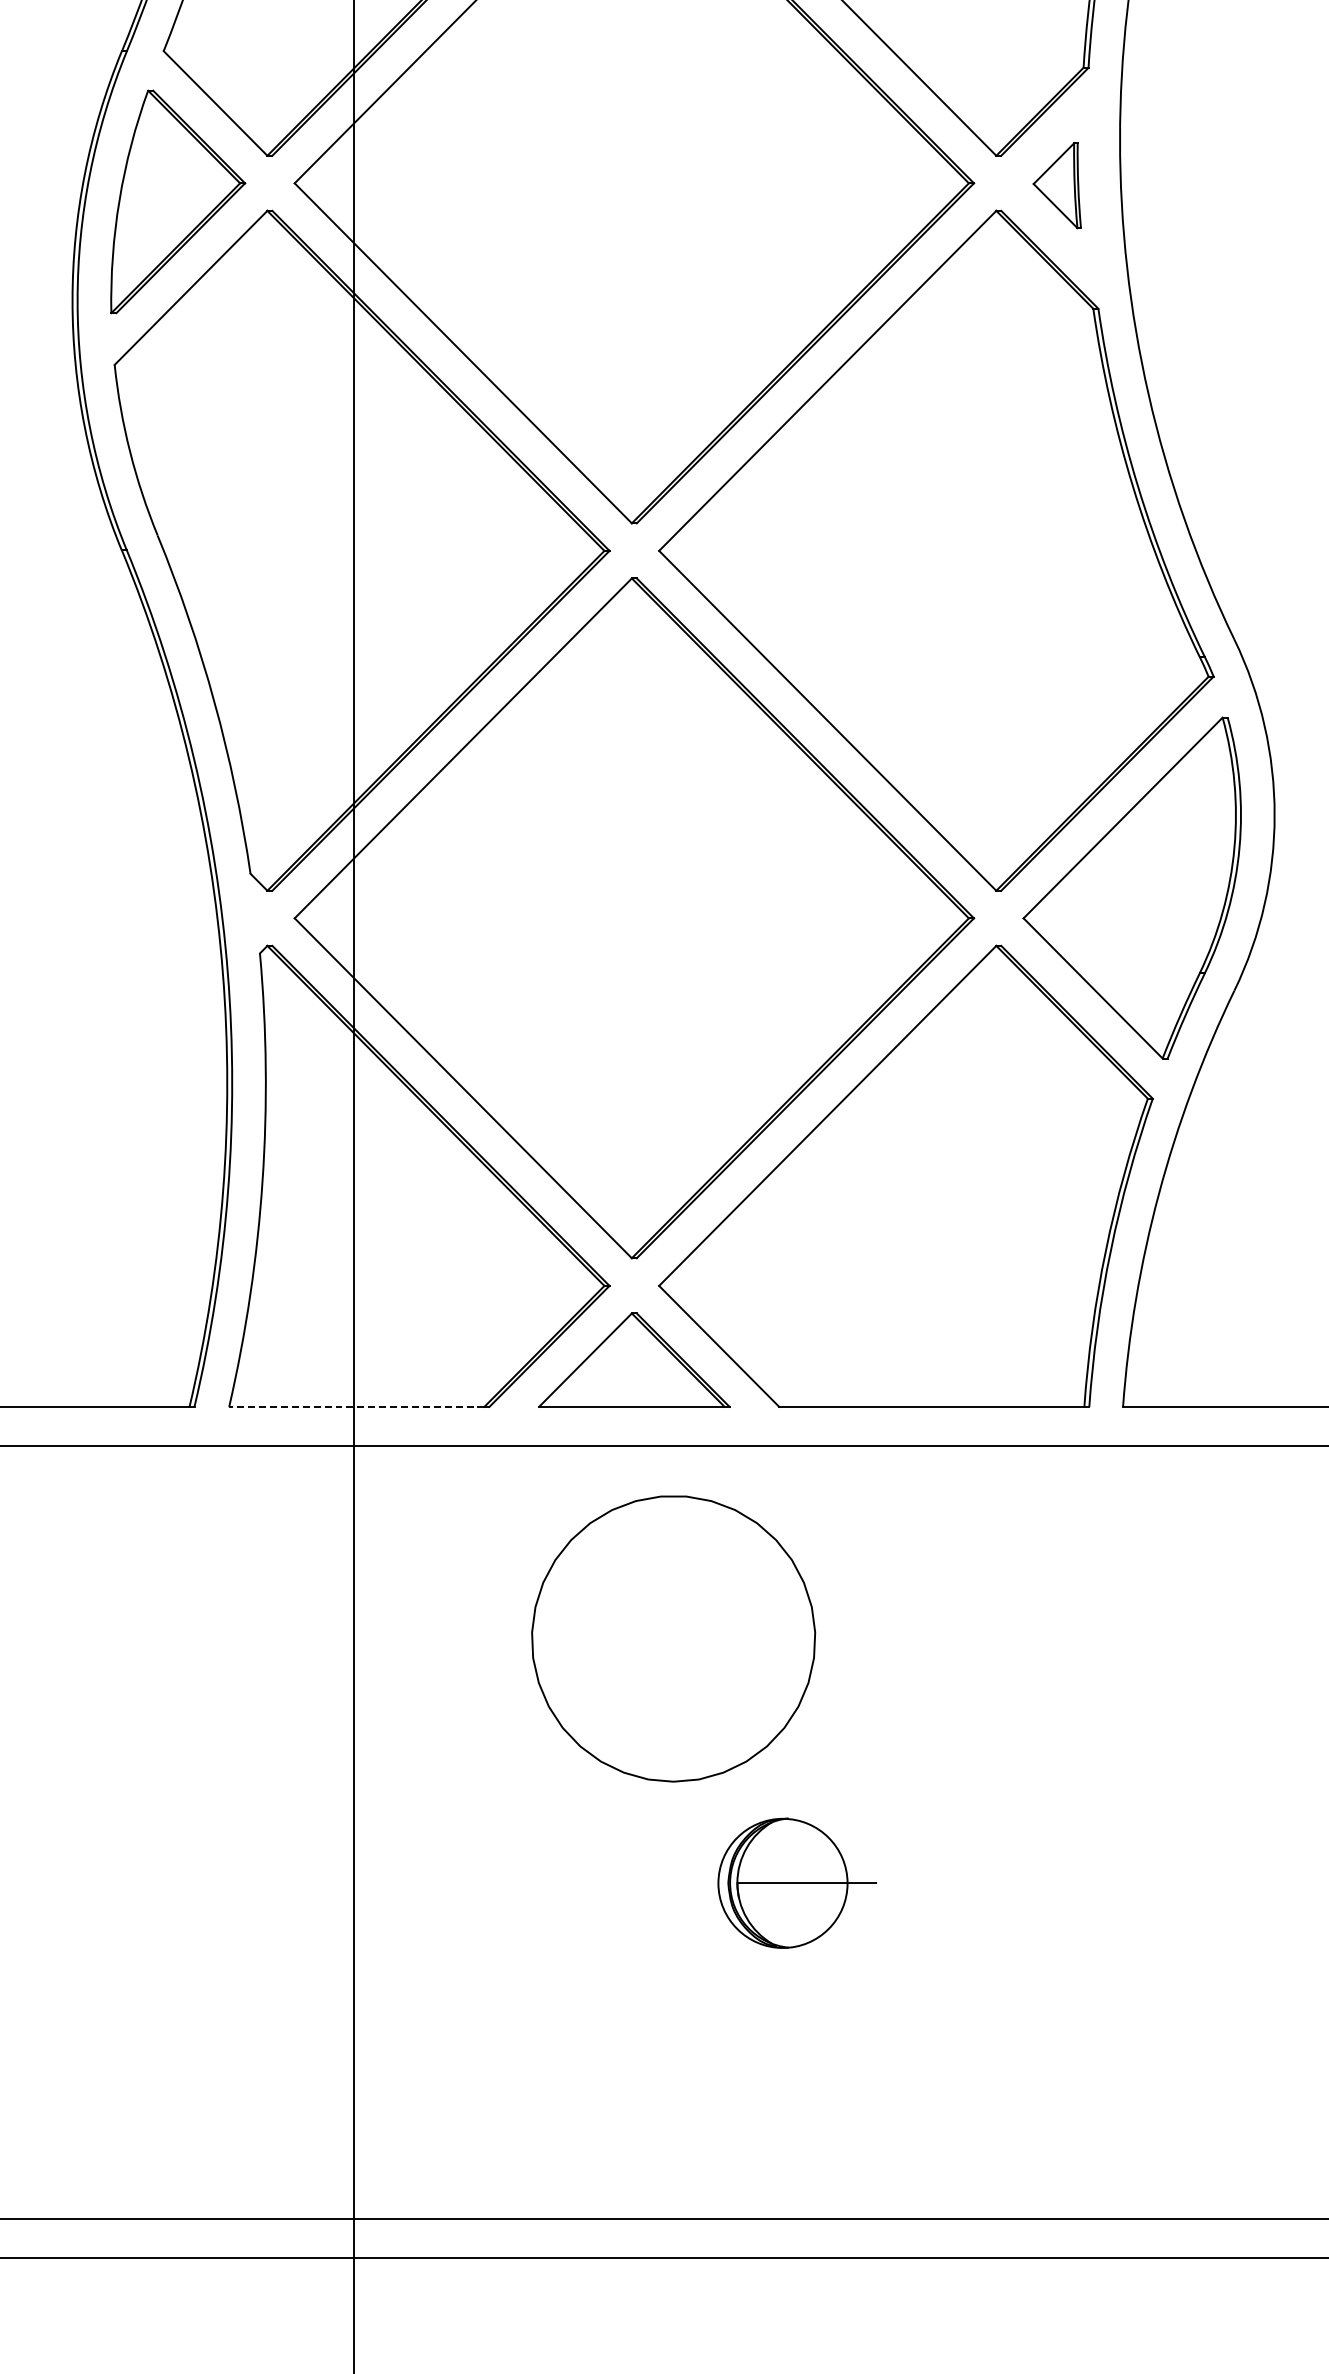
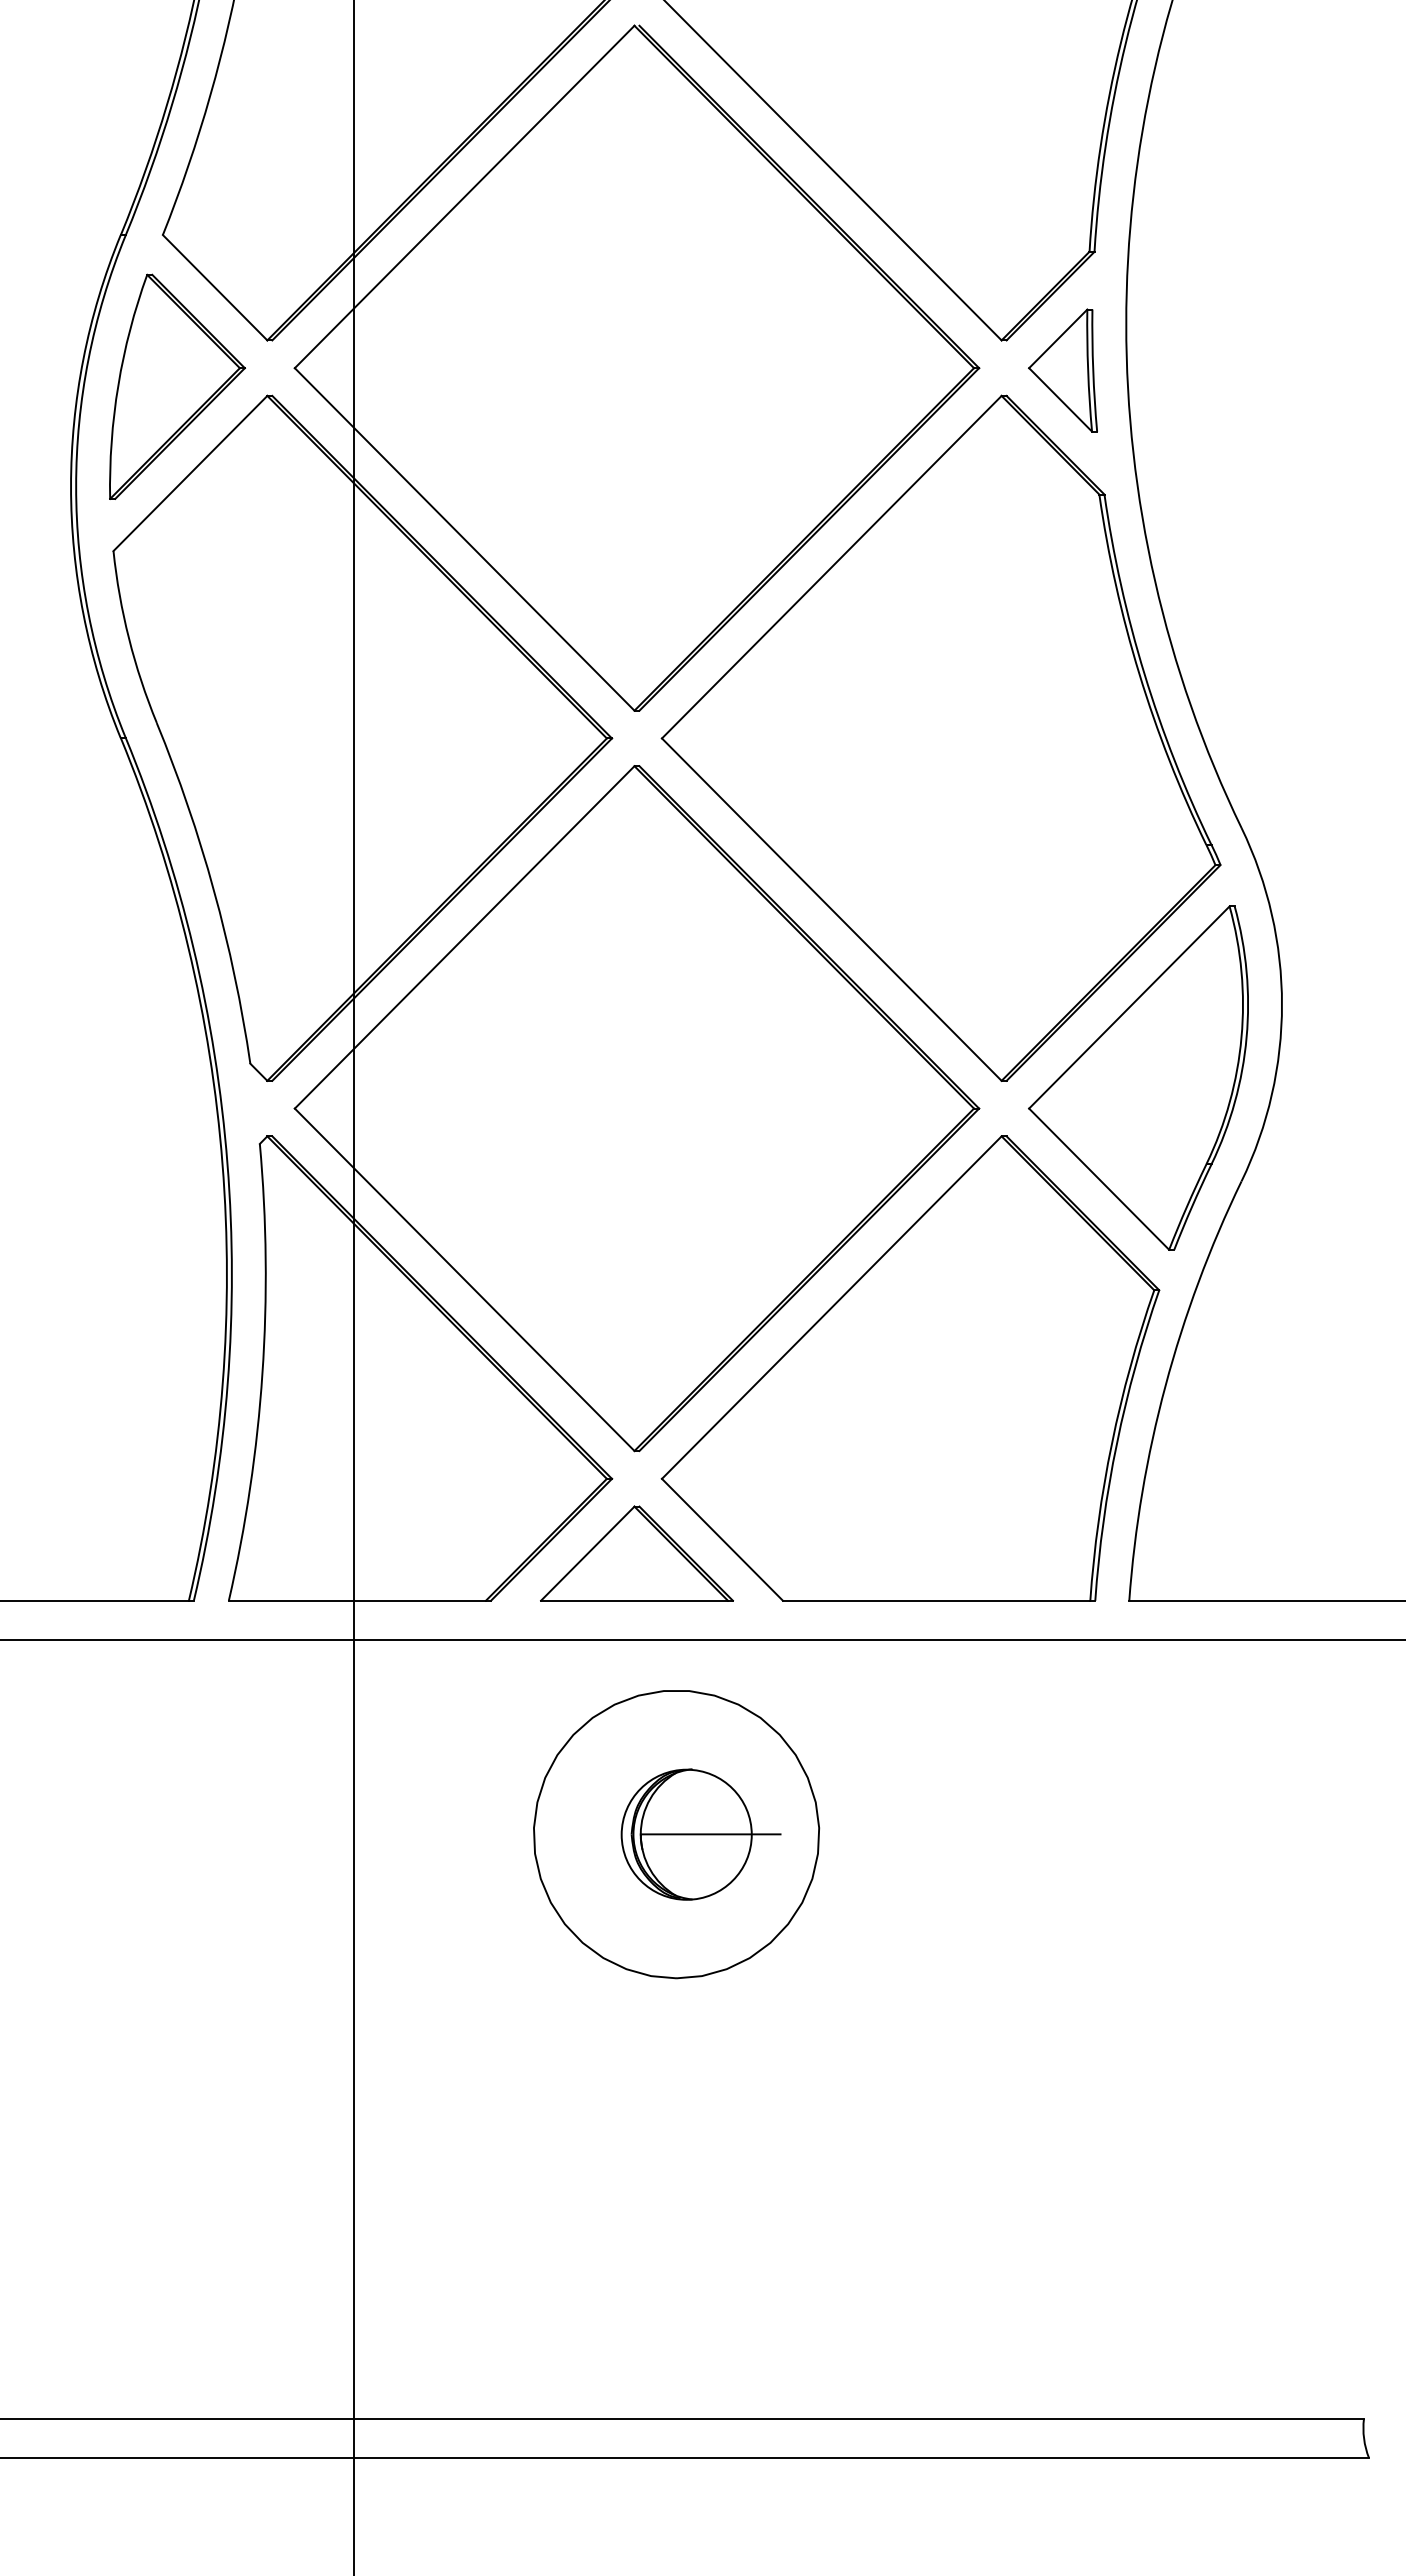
part: (1056, 185) -> (1062, 370), size x1.43
line: (356, 1406) -> (357, 1600), dashed -> solid
part: (796, 1883) -> (700, 1834), moved

